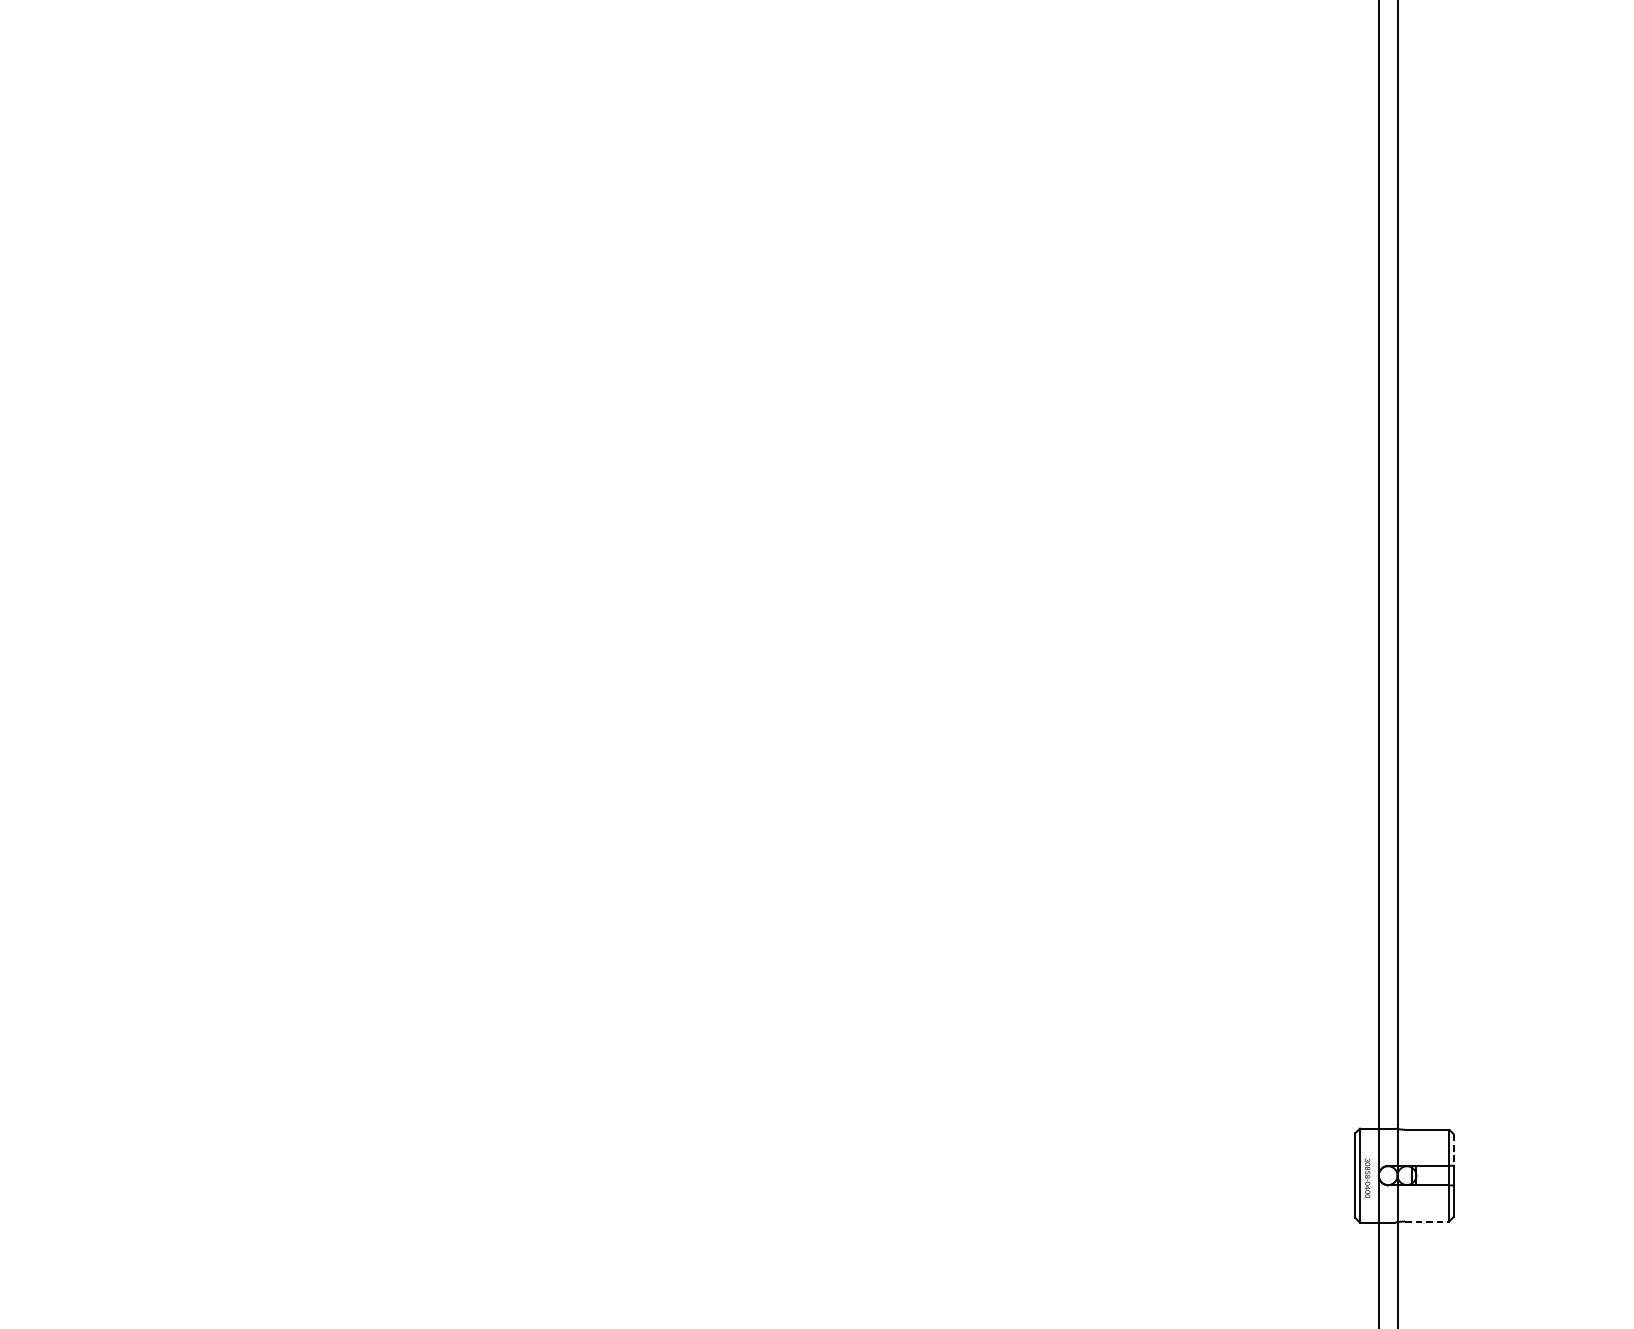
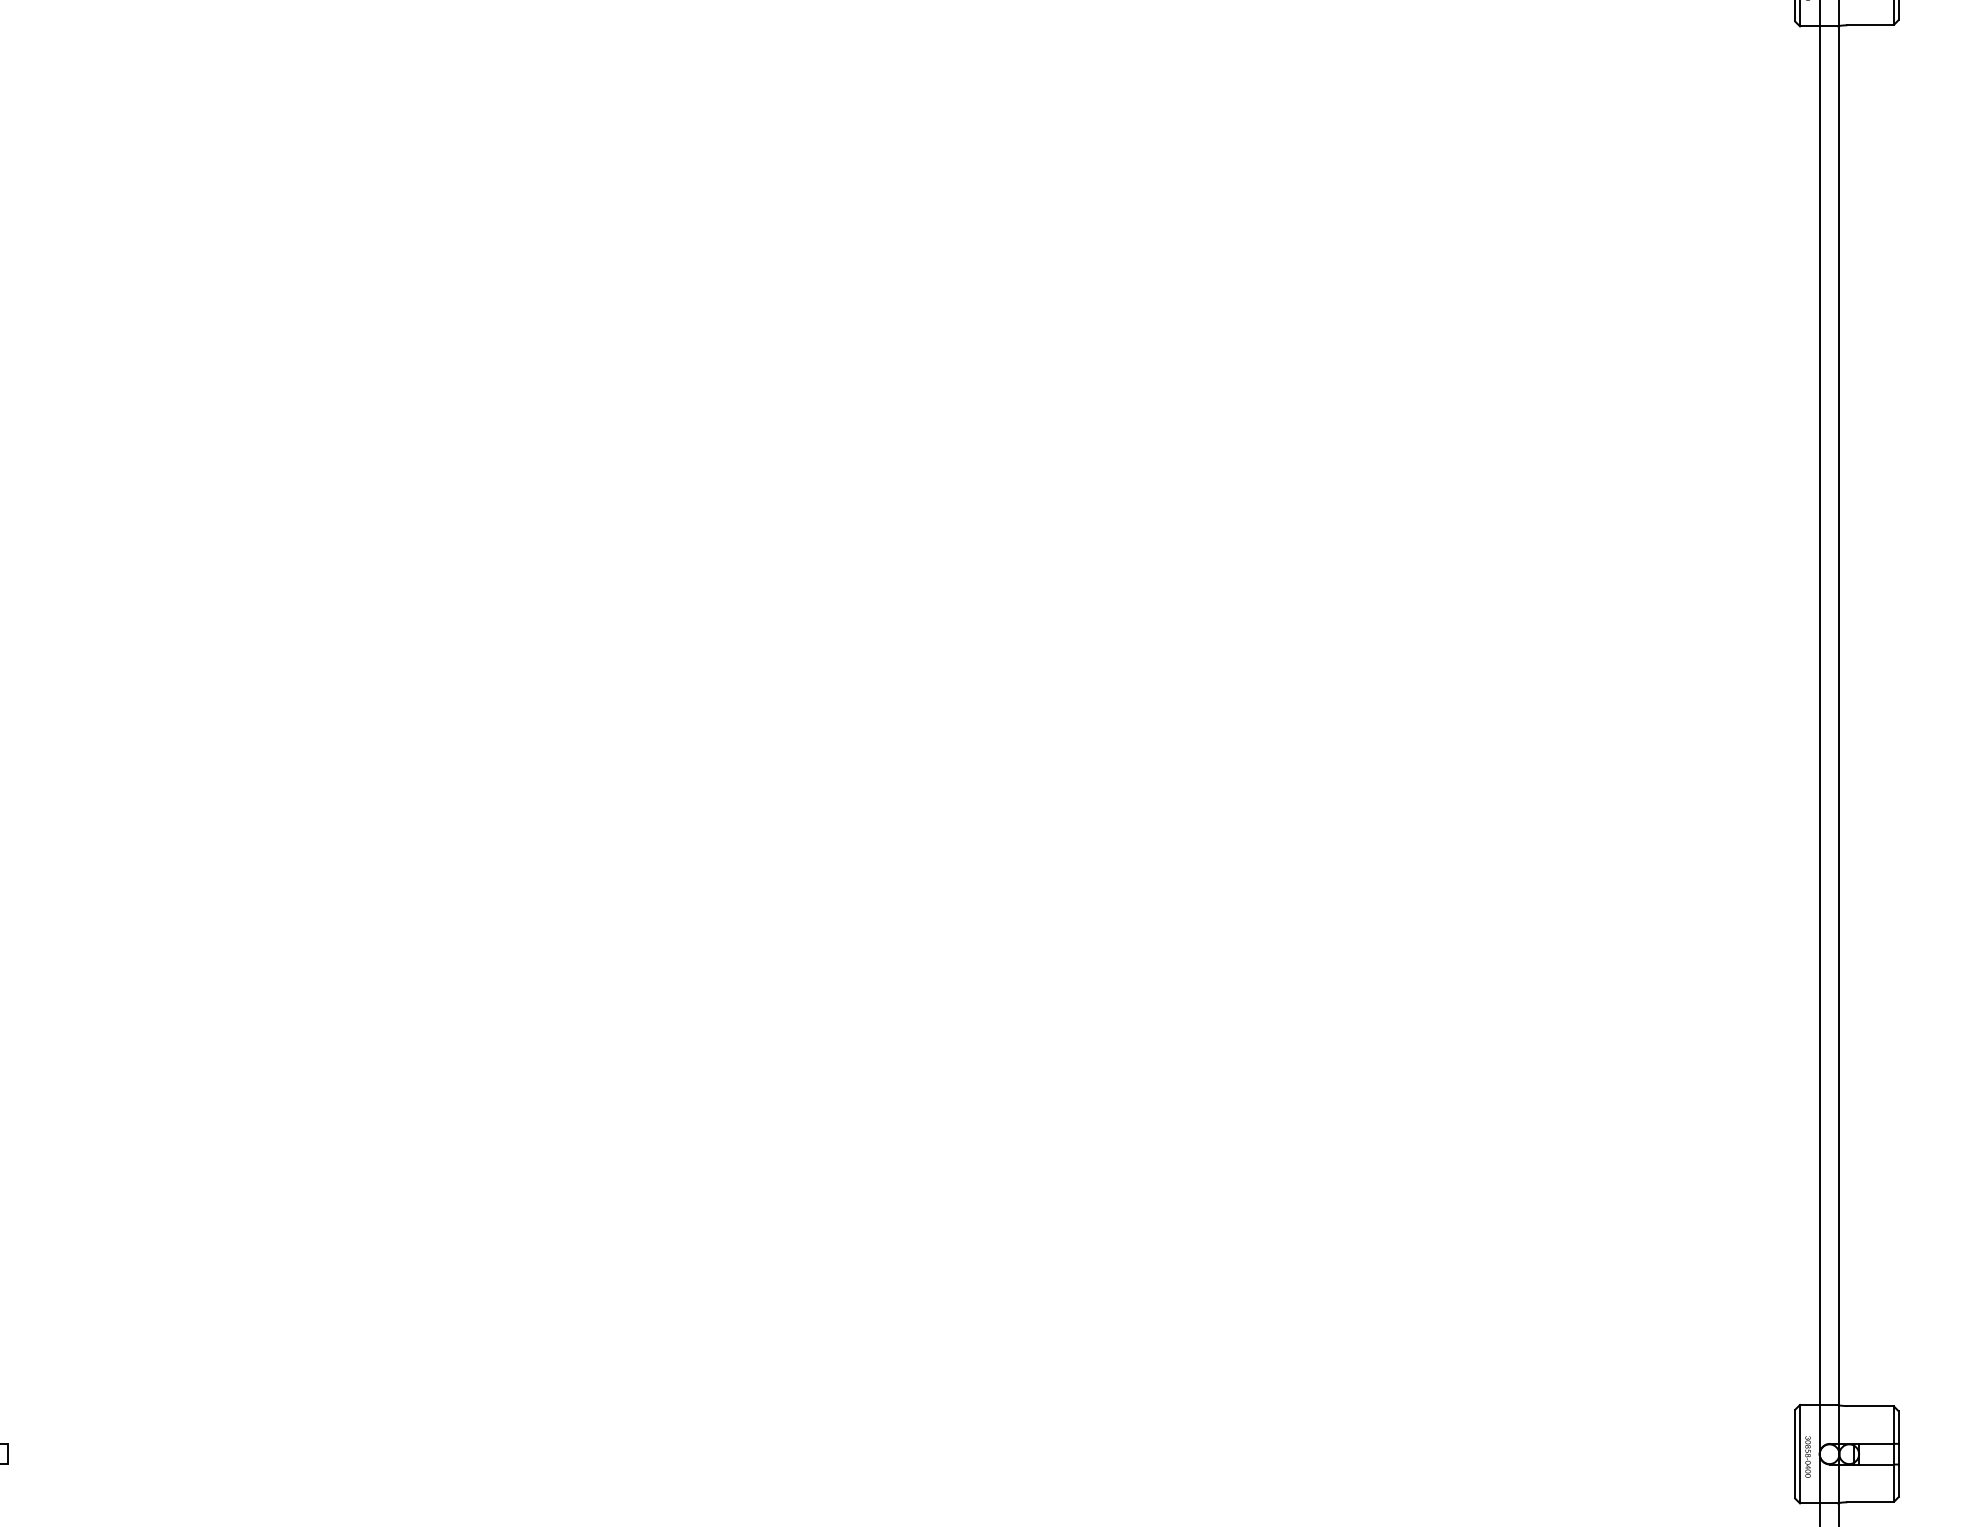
line: (1453, 1150) -> (1898, 1427), dashed -> solid
line: (1427, 1221) -> (1870, 1502), dashed -> solid

